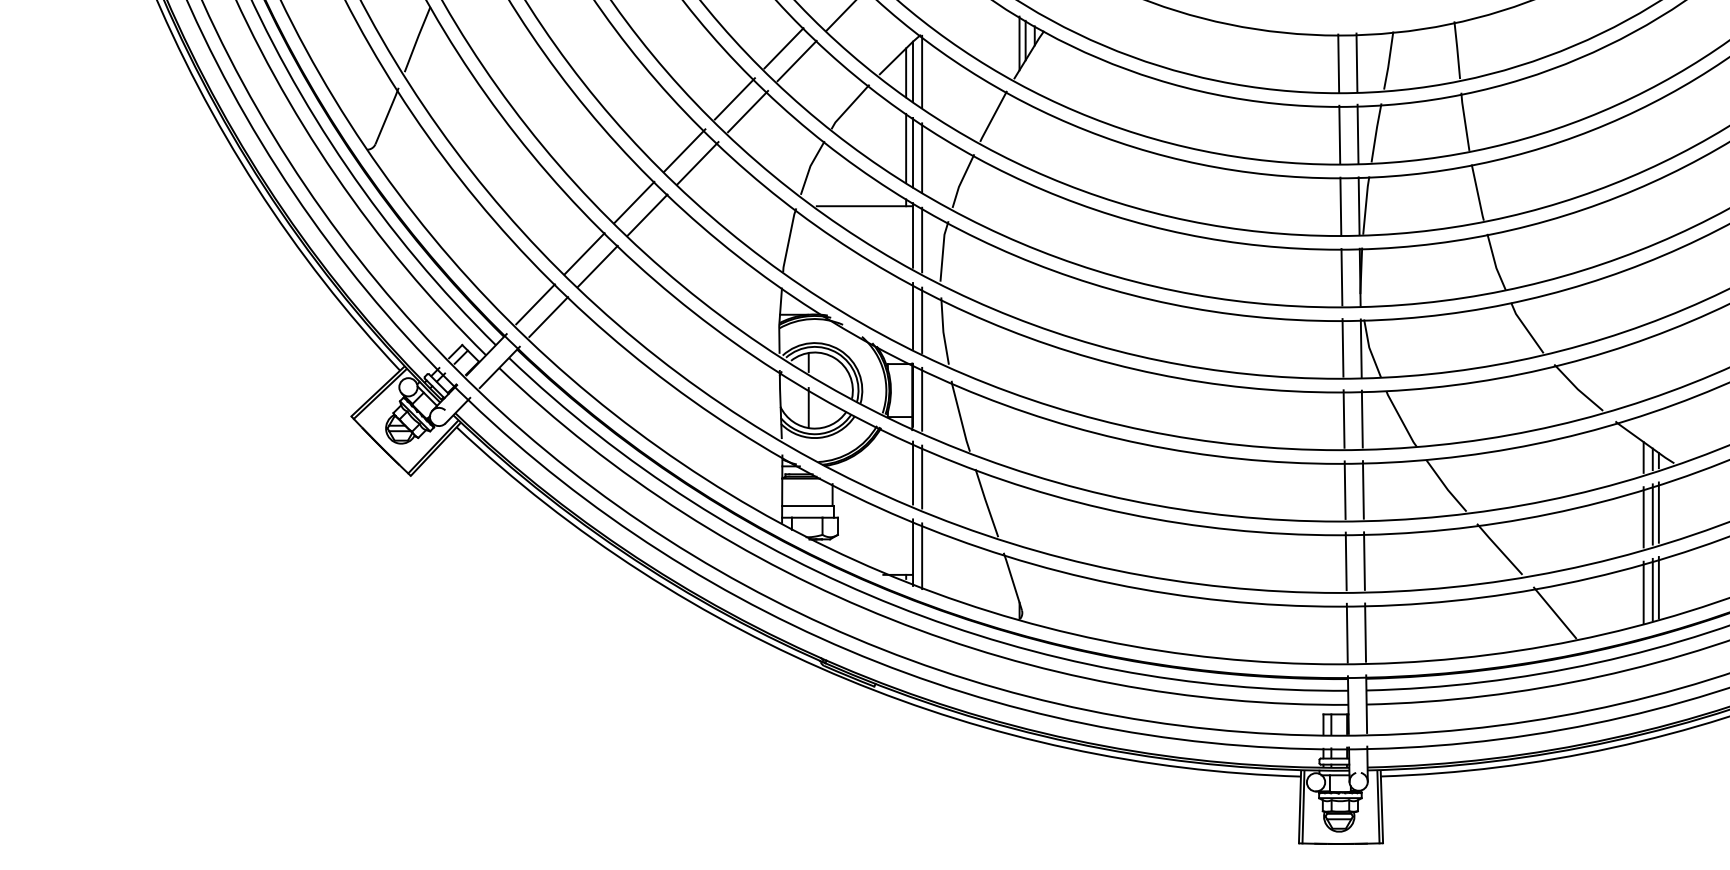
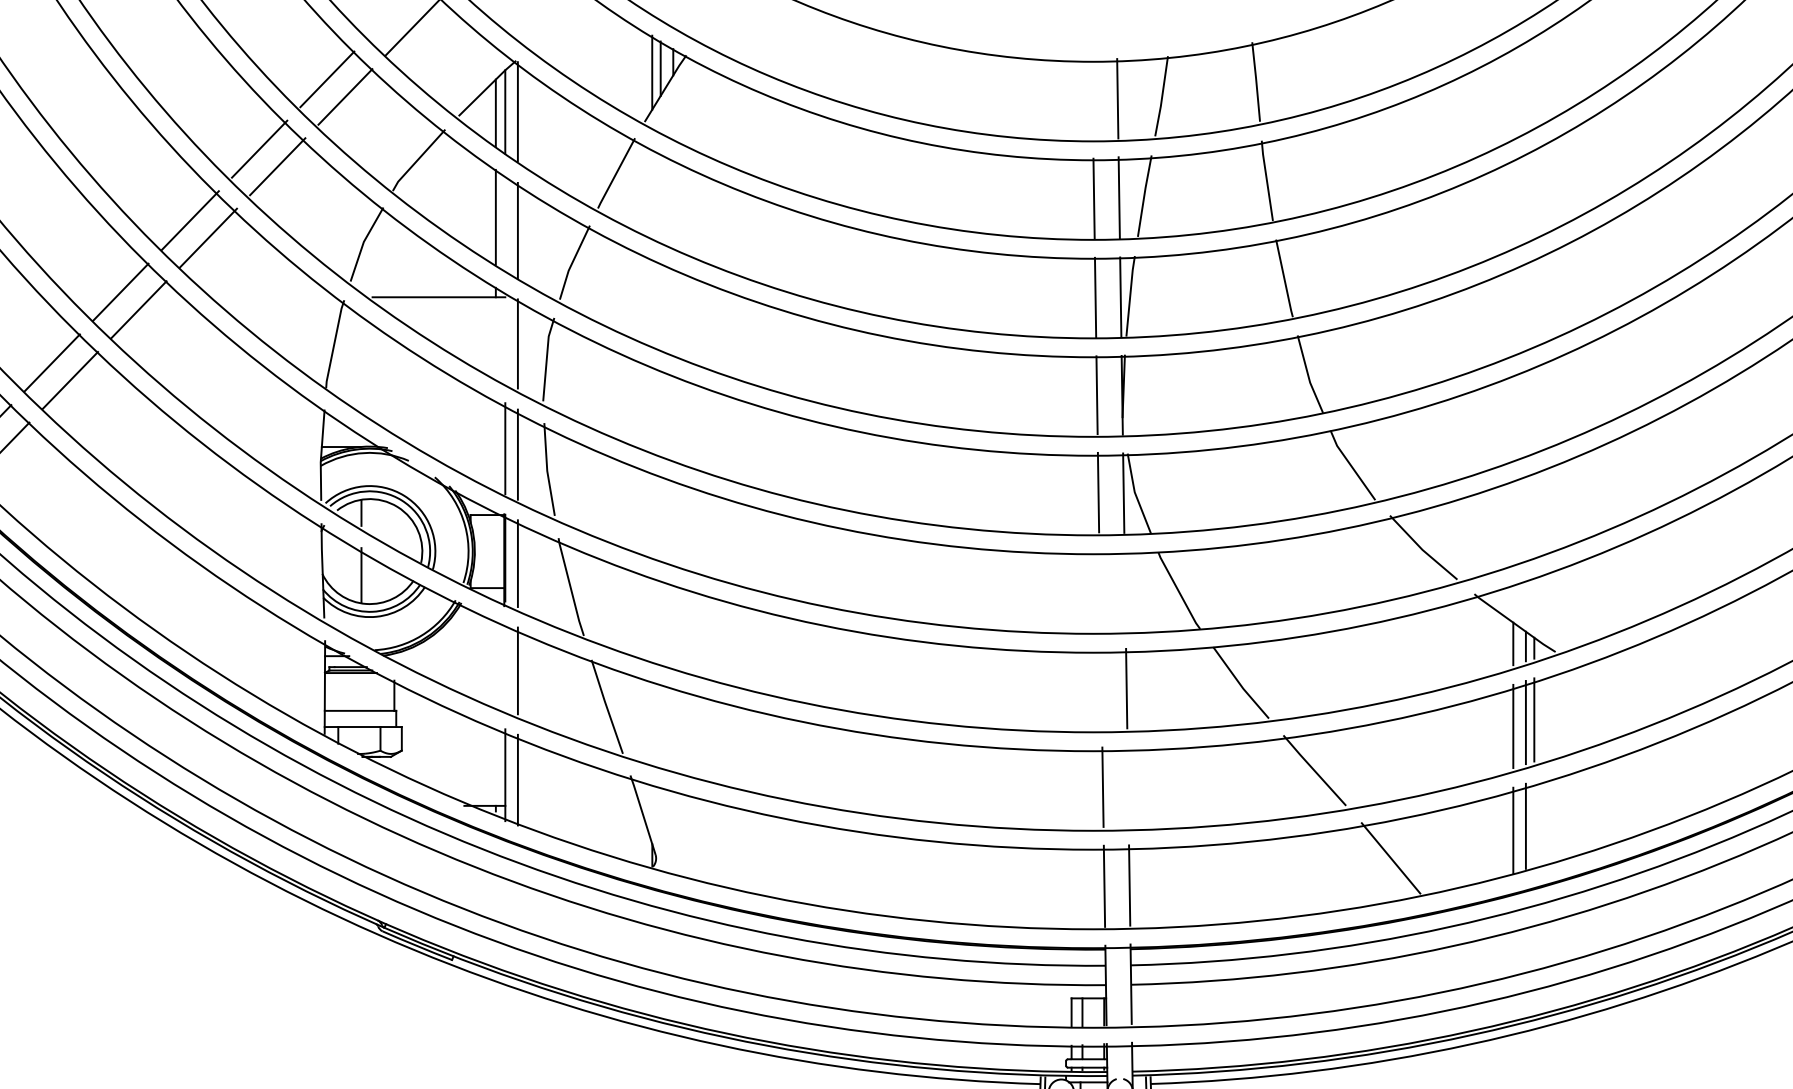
line: (1338, 63) -> (1092, 100), removed
line: (913, 152) -> (505, 223), removed
line: (913, 235) -> (505, 337), removed
line: (1343, 418) -> (1099, 590), removed
line: (1361, 418) -> (1124, 590), removed
line: (913, 472) -> (505, 664), removed
line: (1344, 489) -> (1100, 688), removed
line: (1364, 560) -> (1128, 786), removed
line: (1658, 587) -> (1533, 823), removed

